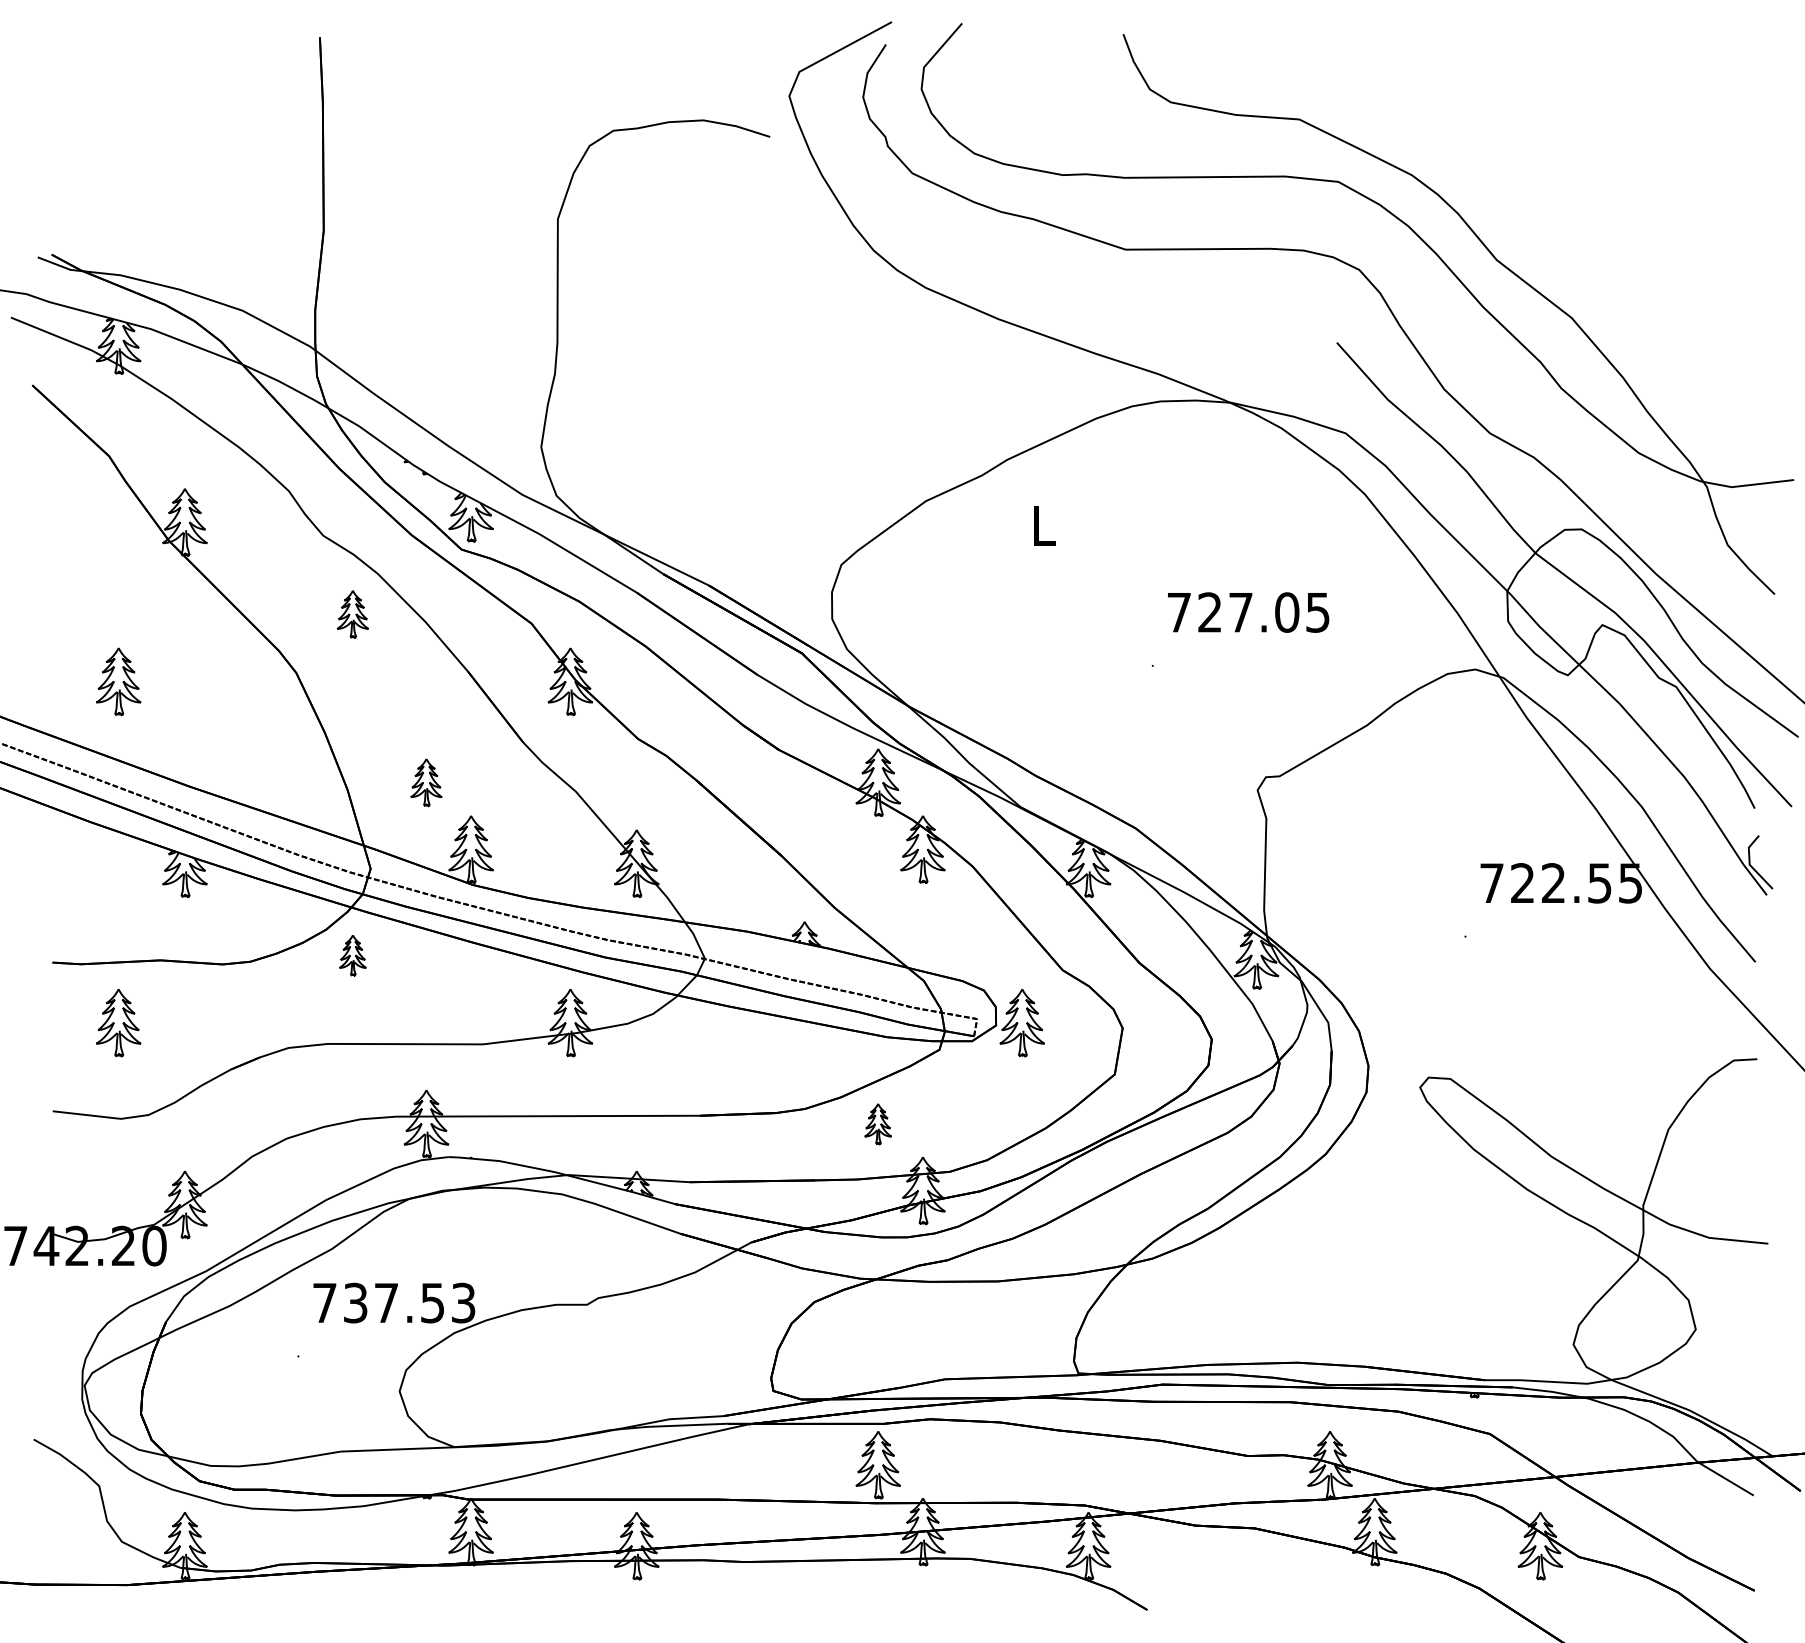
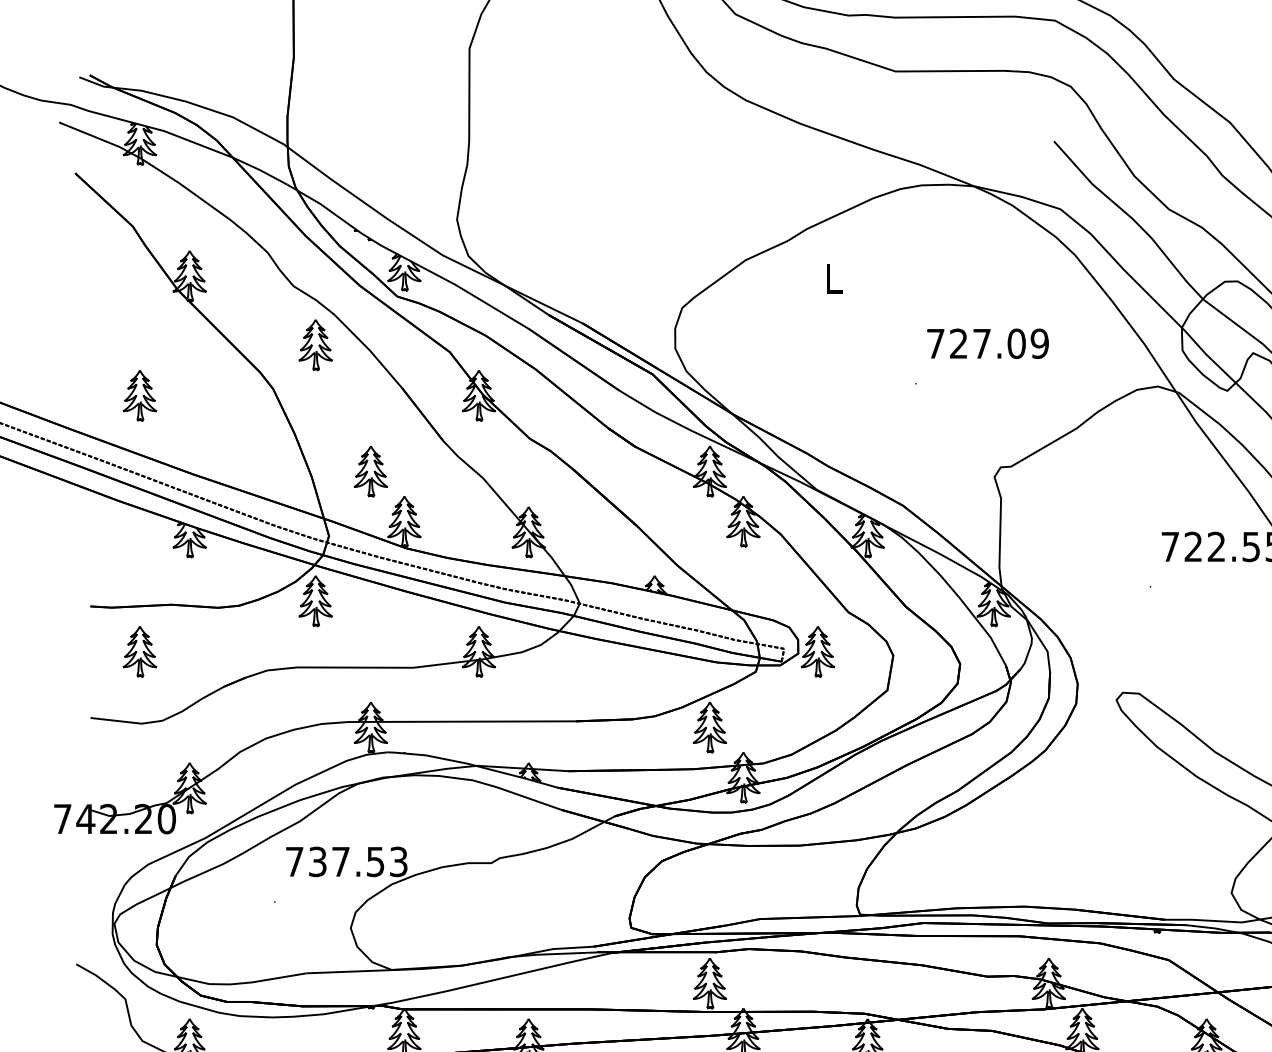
text: (1317, 612) -> (1039, 343), 727.05 -> 727.09
part: (352, 614) -> (315, 345), size x1.43
part: (426, 782) -> (370, 471), size x1.43
part: (352, 955) -> (315, 601), size x1.67
part: (877, 1124) -> (709, 727), size x1.67

